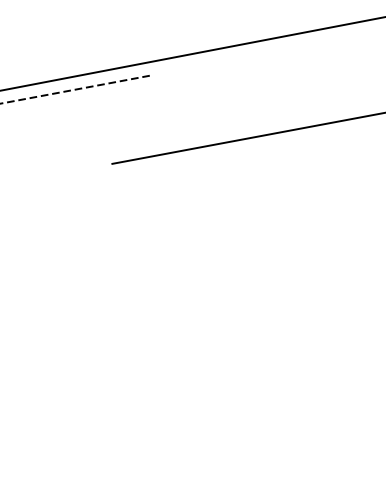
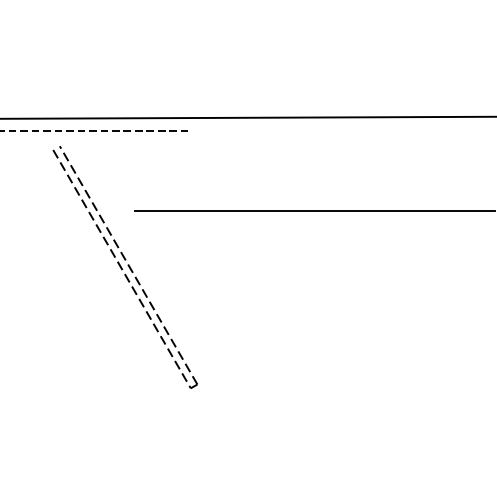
part: (111, 221) -> (124, 267), added

